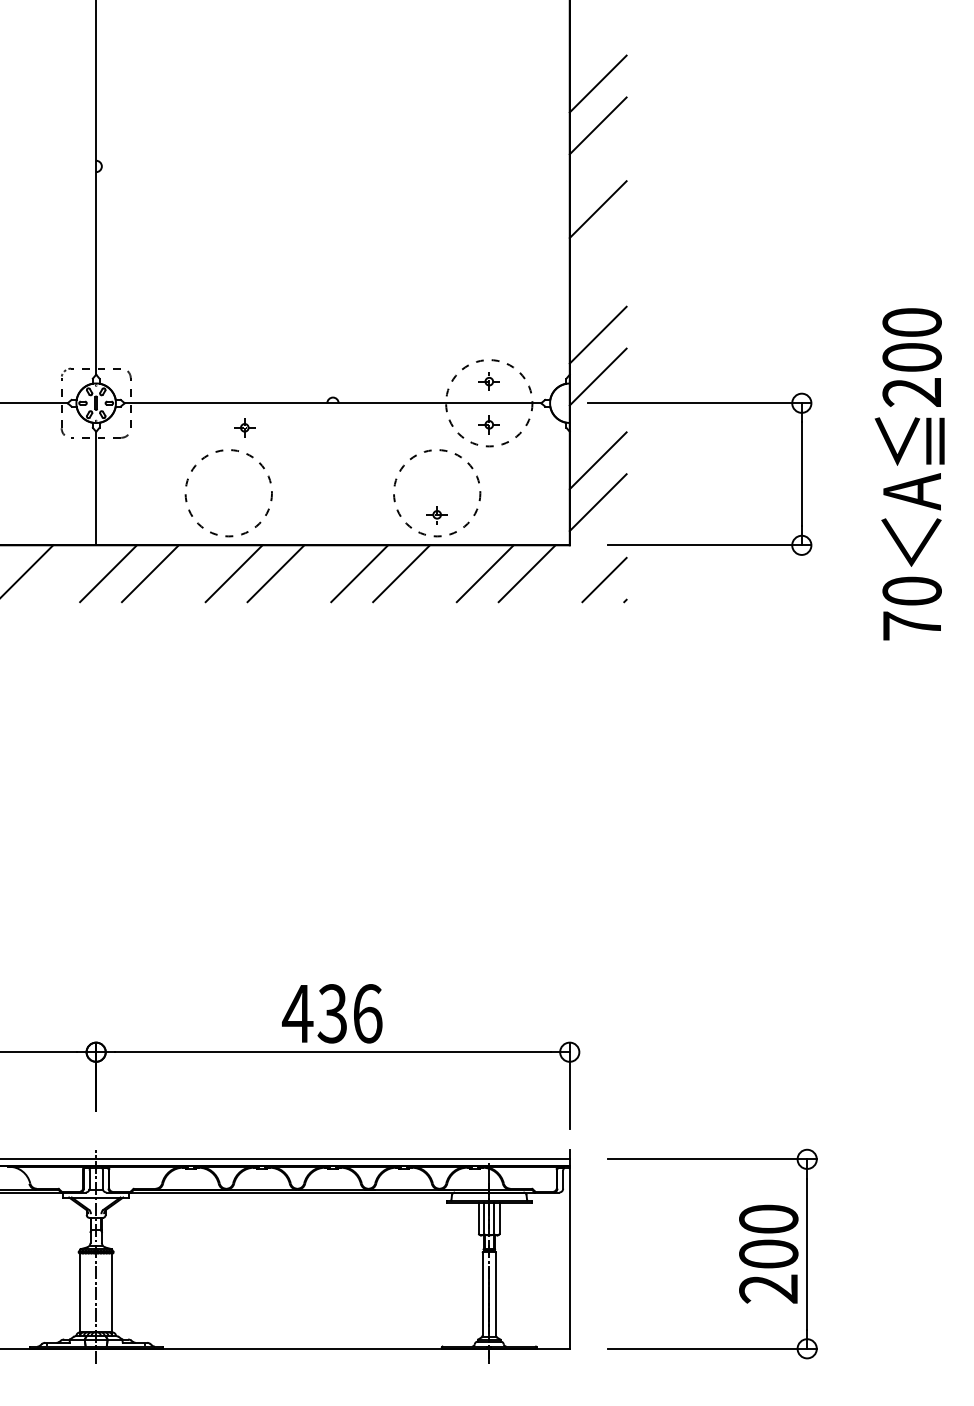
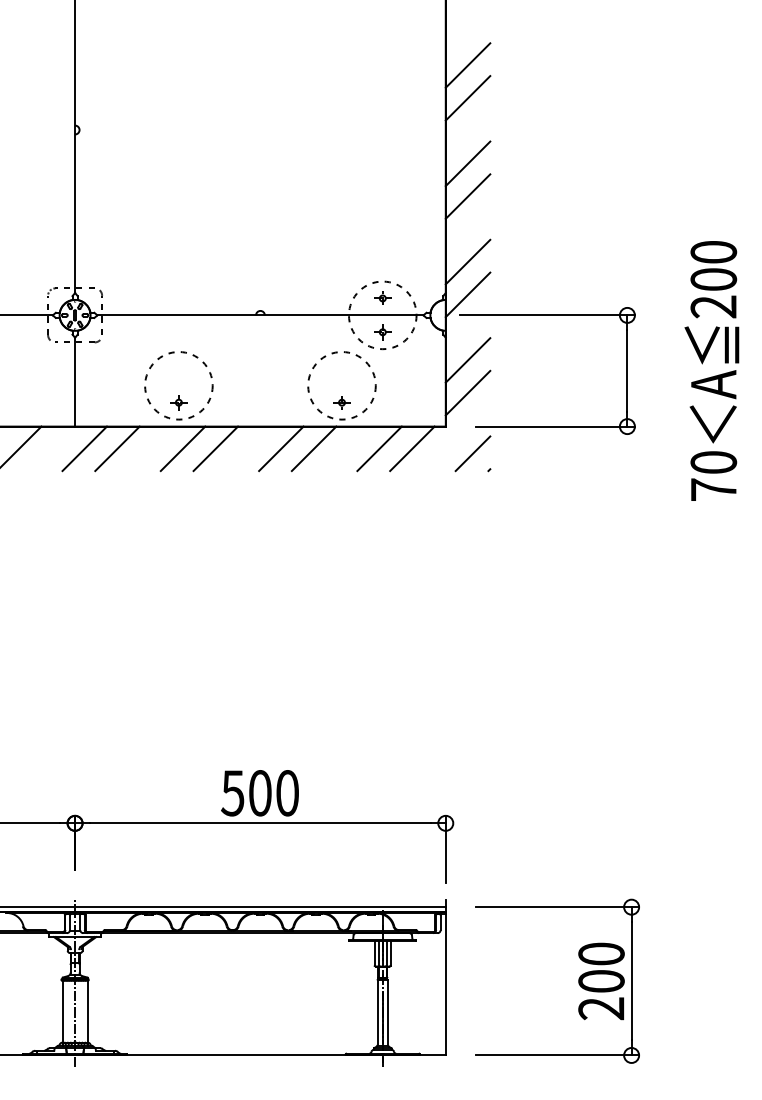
line: (597, 251) -> (467, 196), added
part: (244, 427) -> (178, 402), moved
text: (331, 1013) -> (259, 793), 436 -> 500

